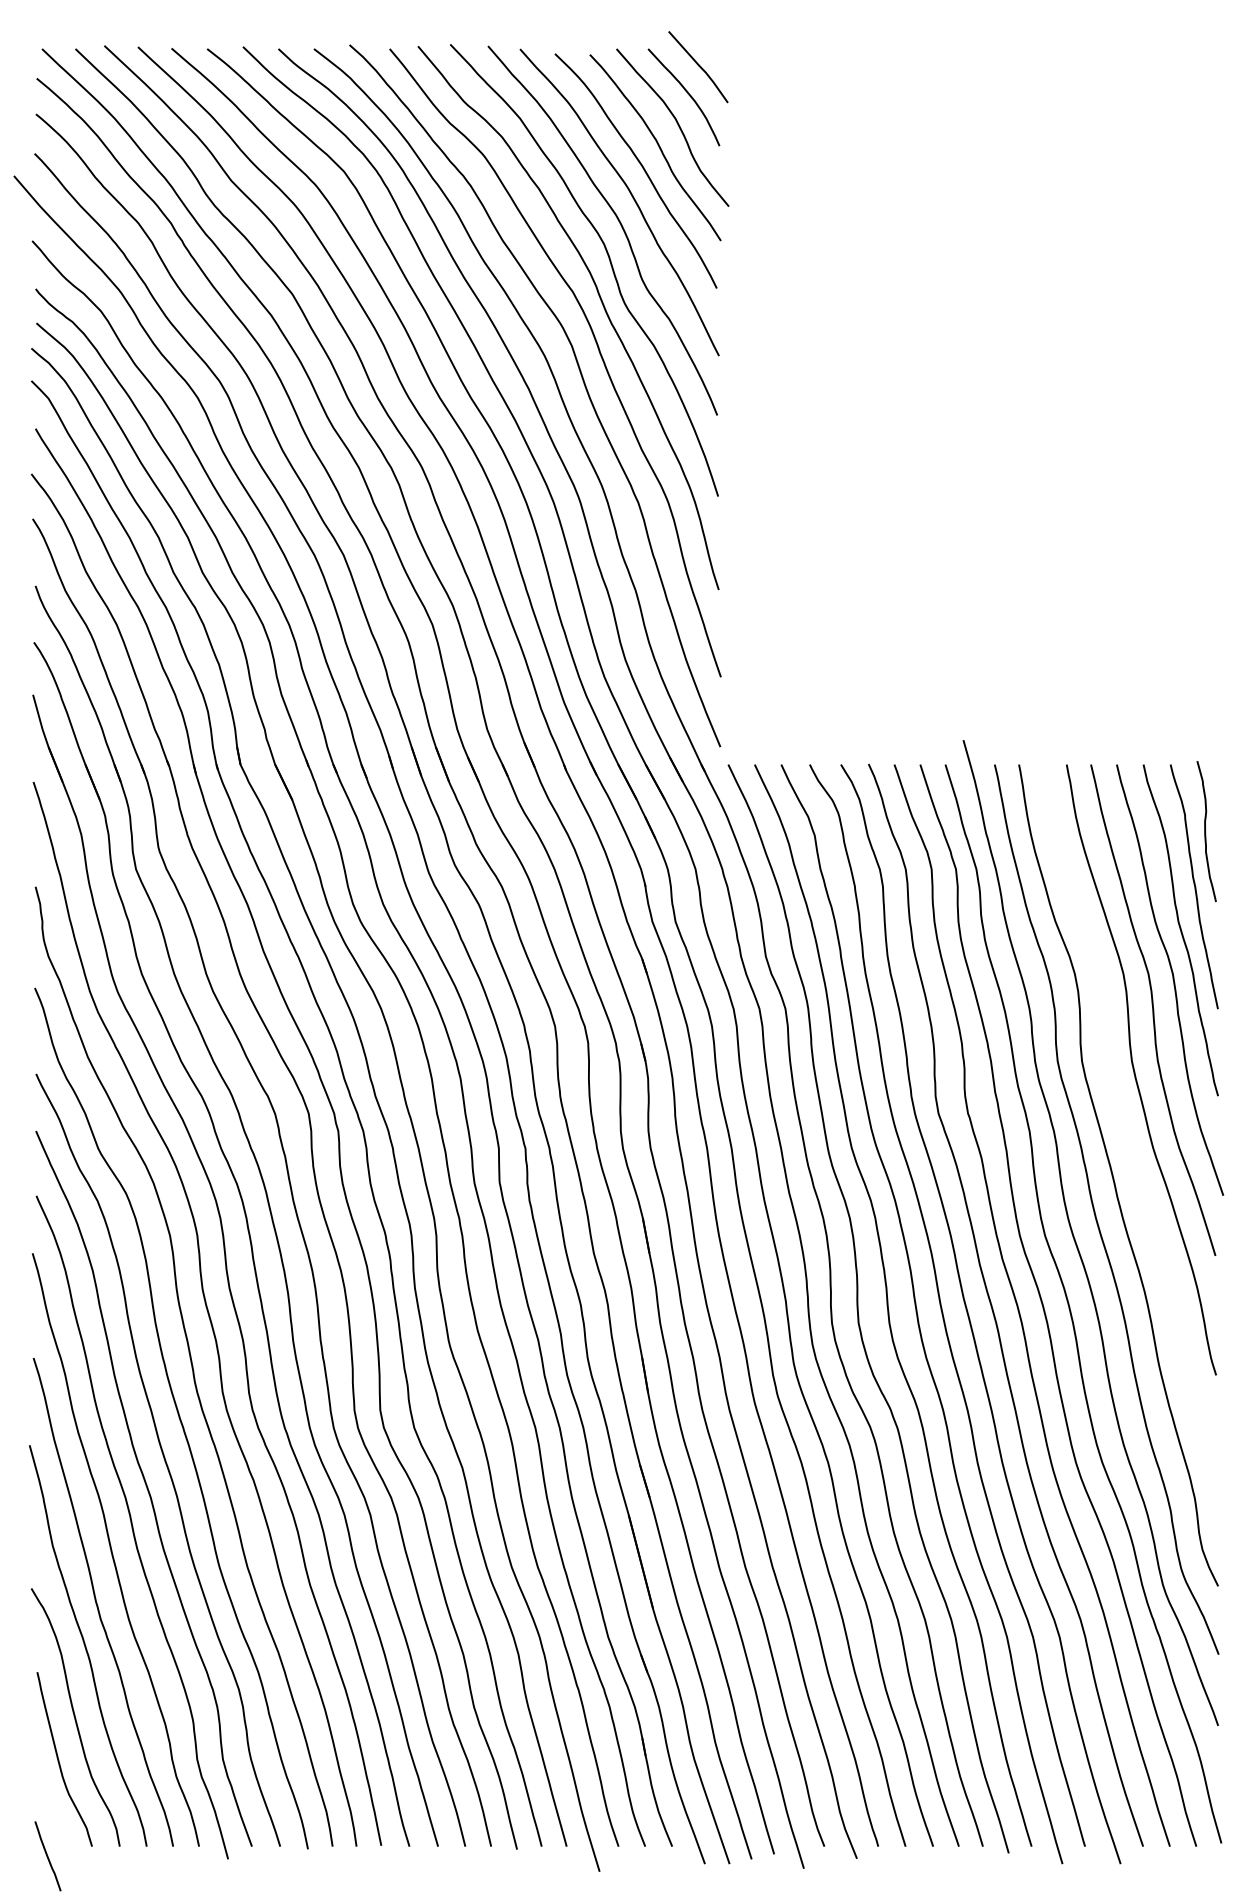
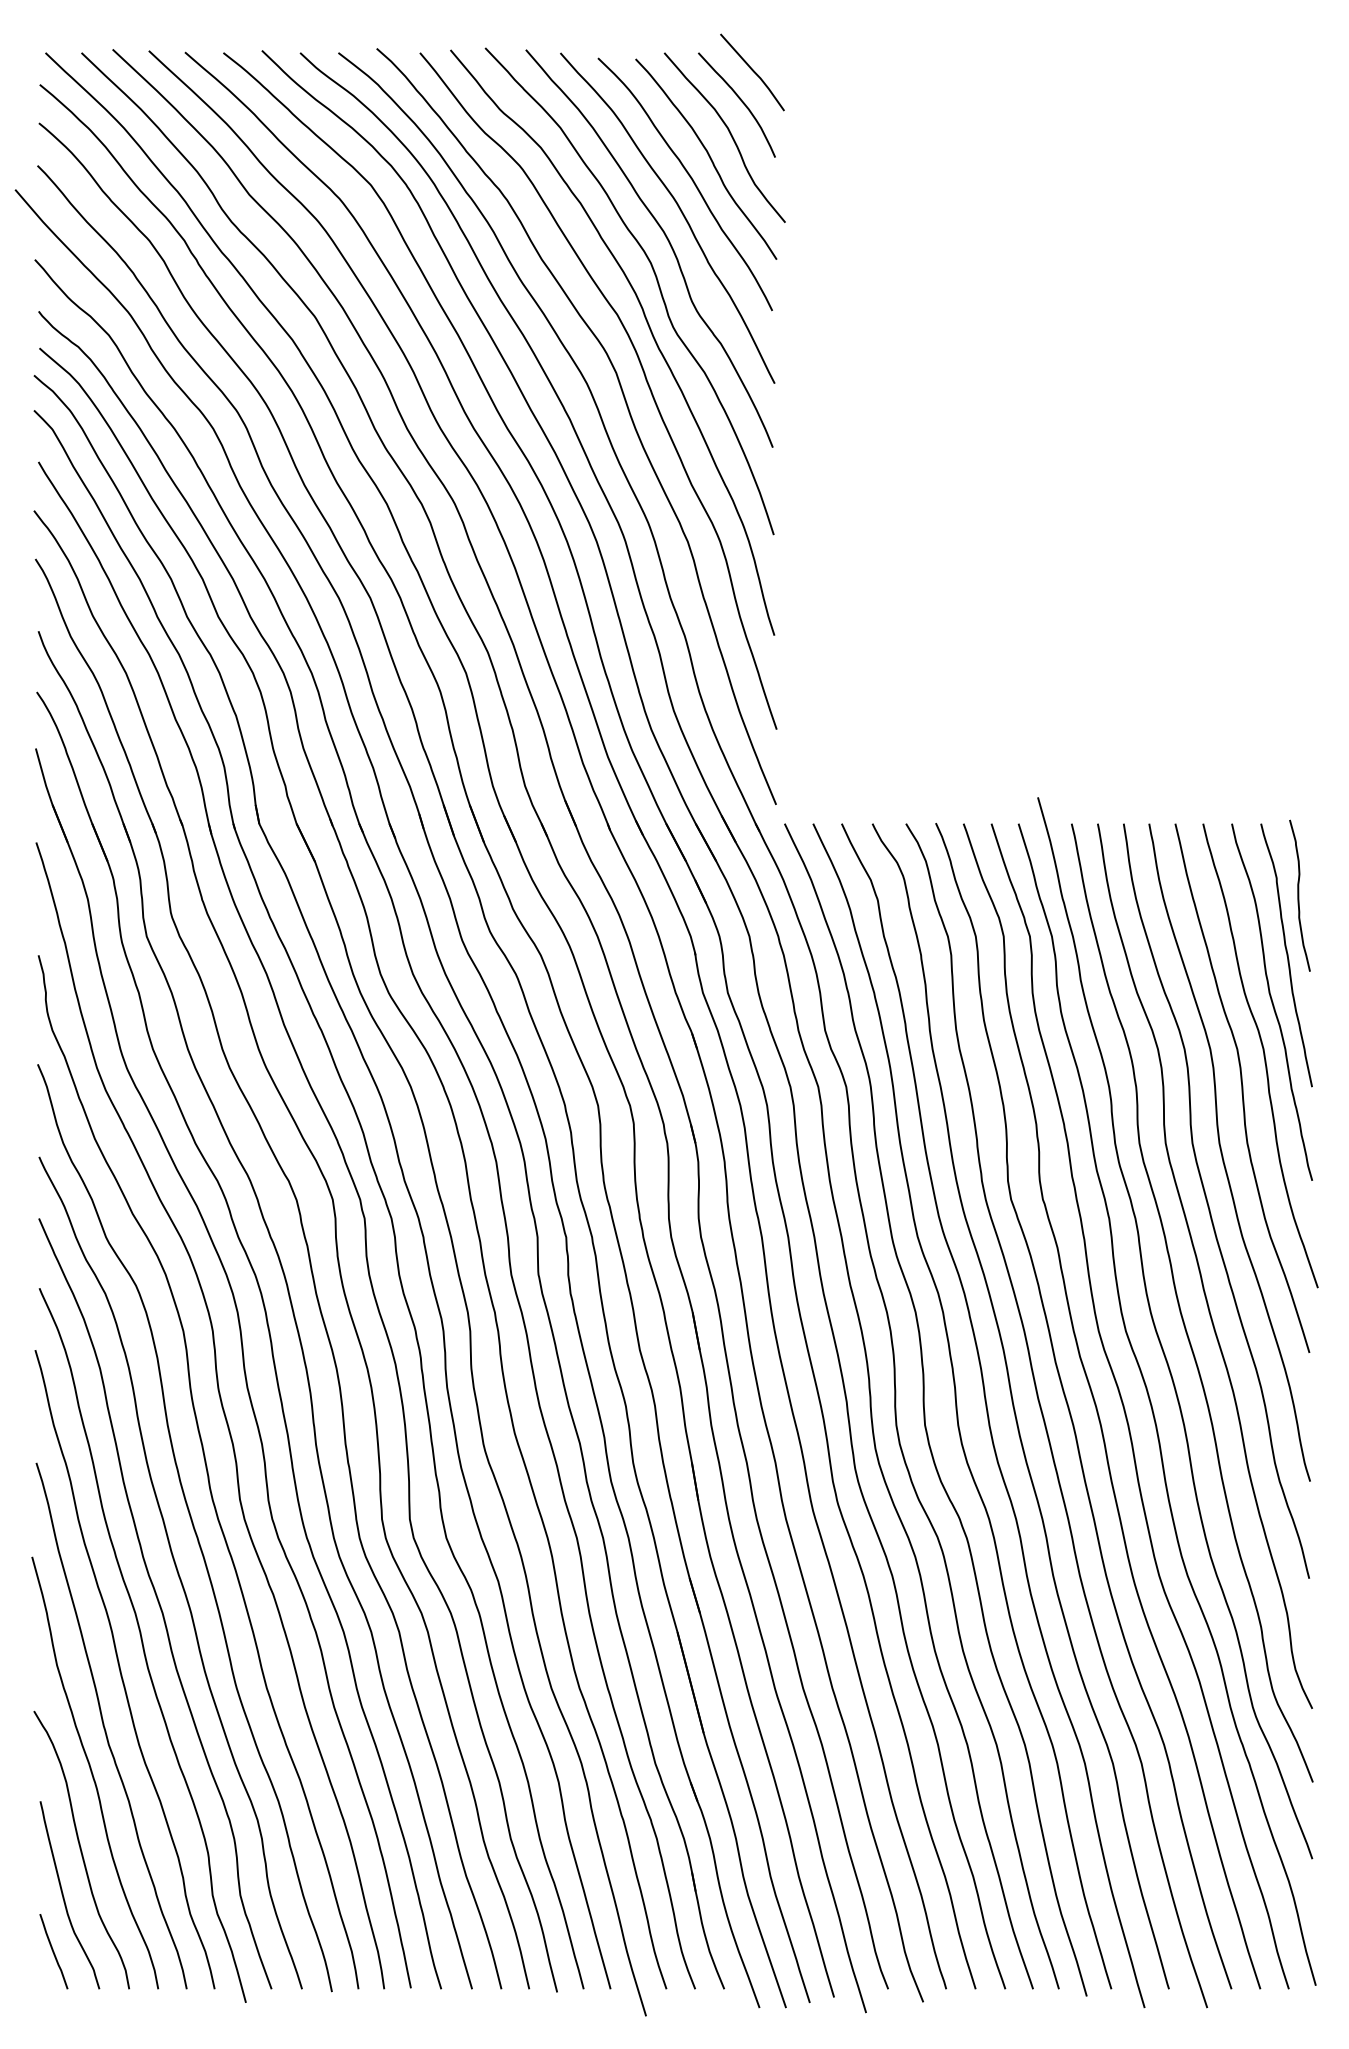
curve: (1121, 1115) -> (1208, 1201), added
line: (47, 1856) -> (53, 1951), moved

